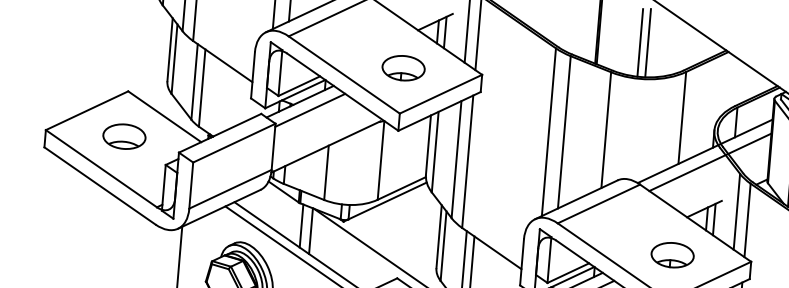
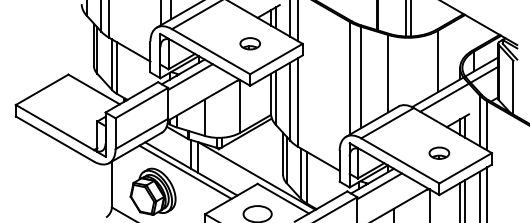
part: (404, 67) -> (250, 43), size x0.7
part: (124, 135) -> (68, 104), removed
part: (672, 255) -> (439, 153), size x0.7

